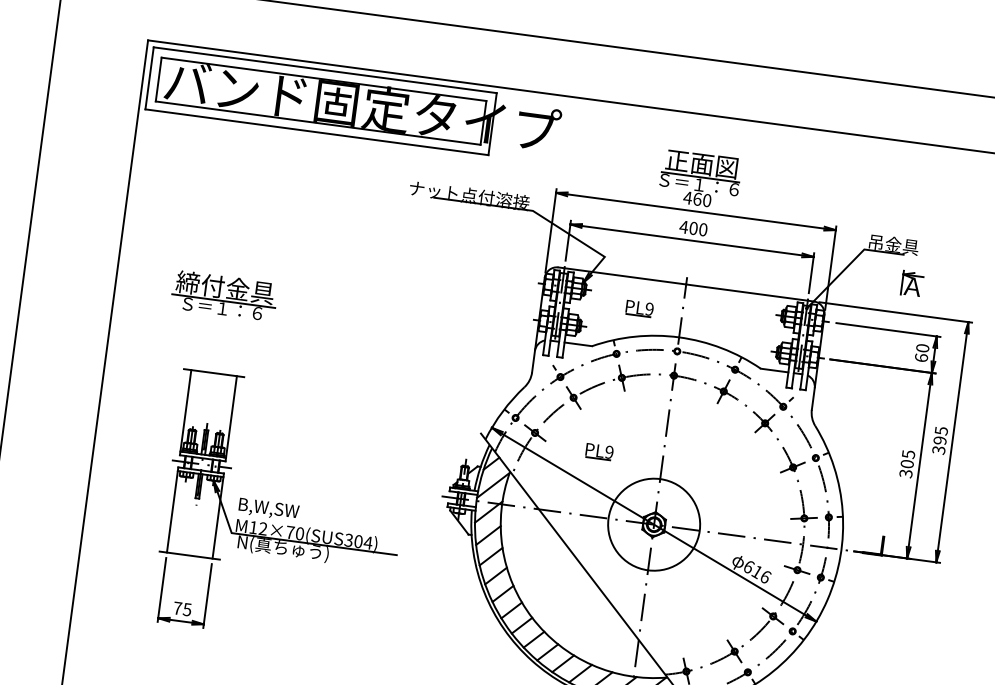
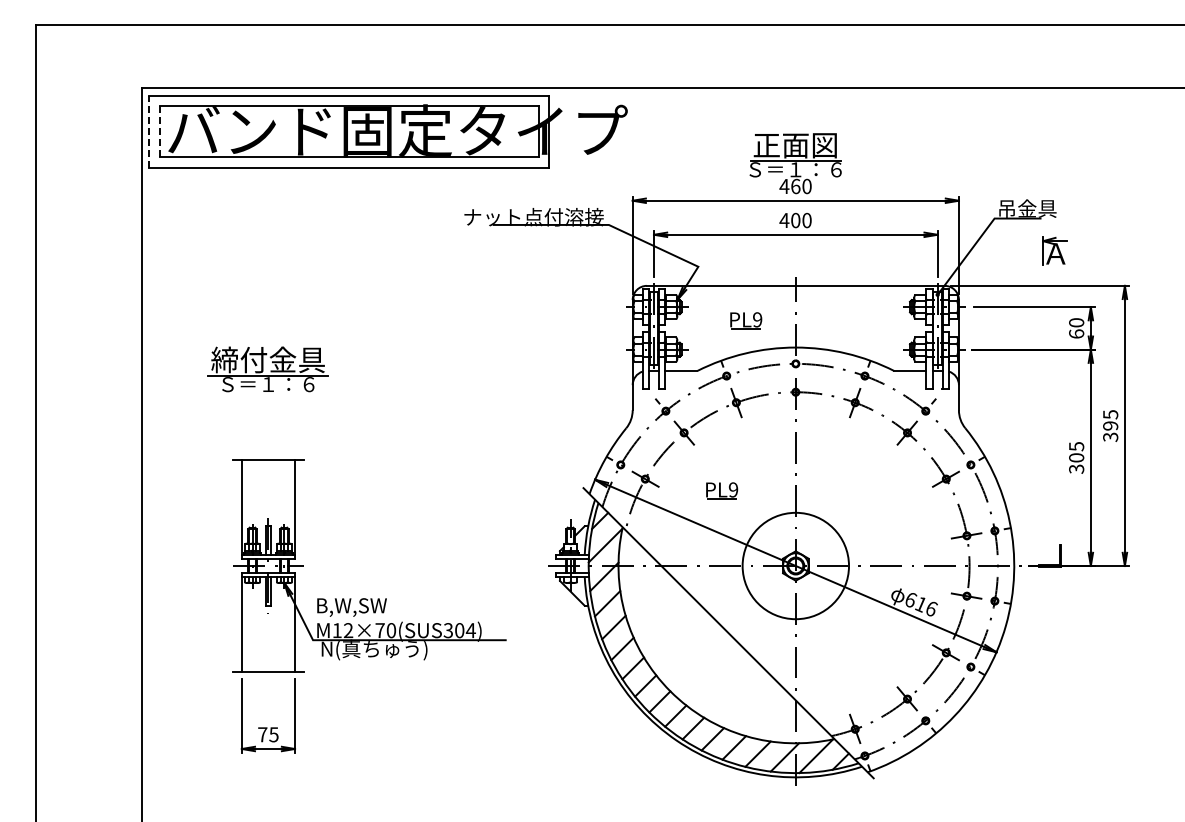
line: (149, 78) -> (149, 131), solid -> dashed
line: (159, 79) -> (160, 131), solid -> dashed

